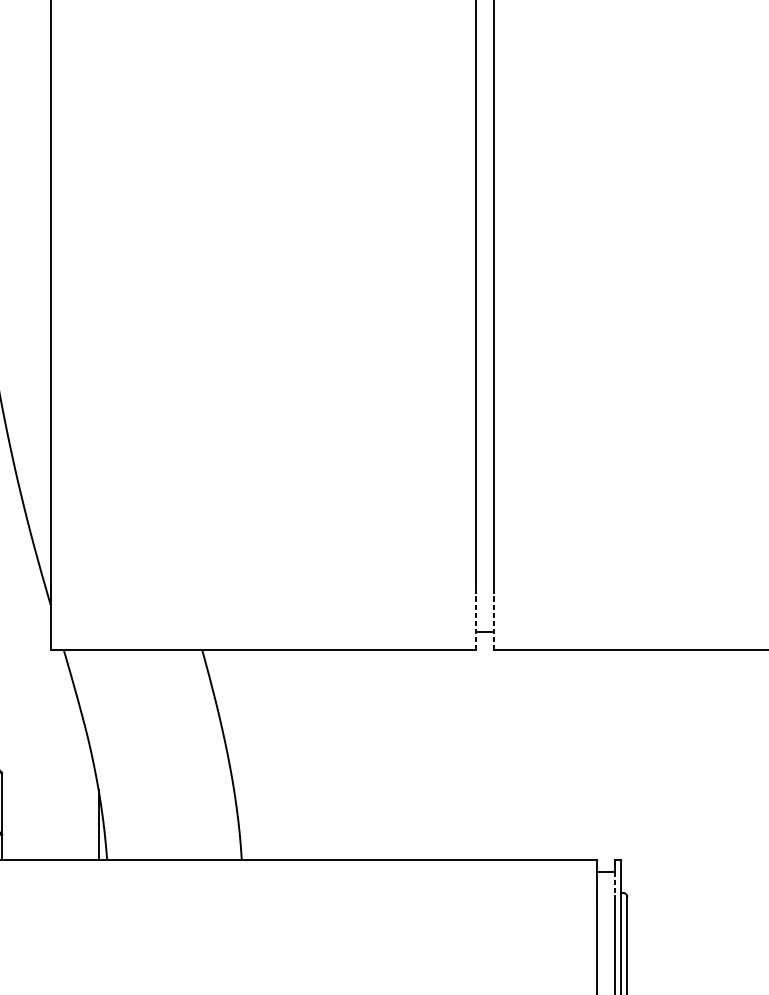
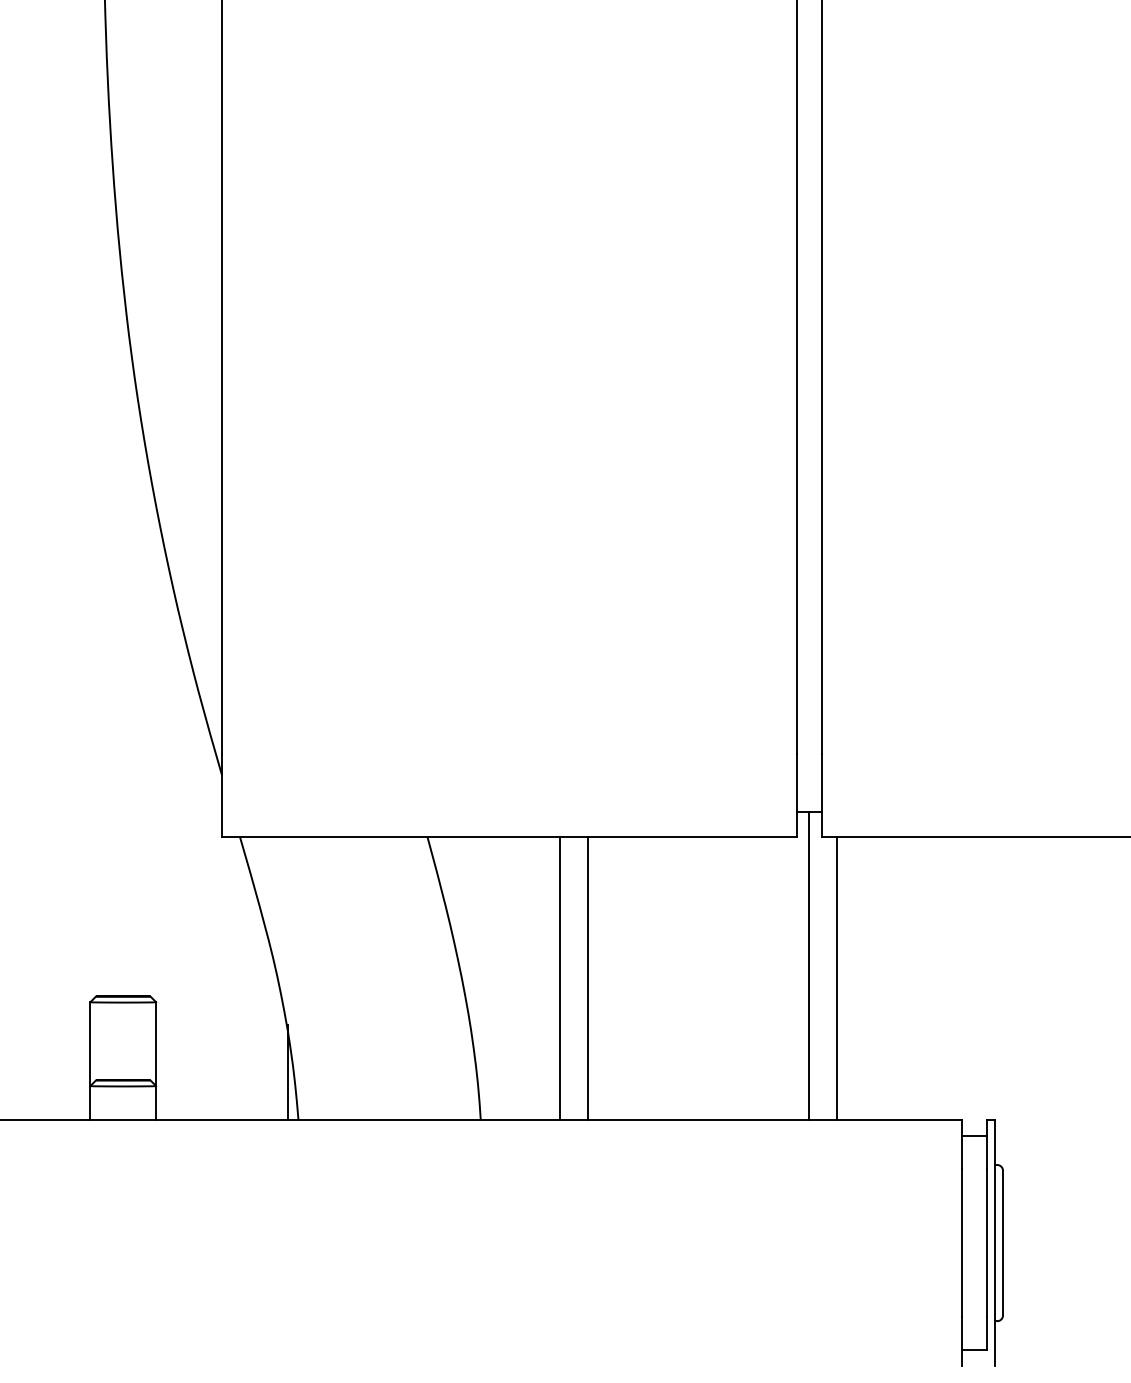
line: (475, 619) -> (797, 794), dashed -> solid
line: (494, 619) -> (822, 794), dashed -> solid
line: (484, 745) -> (809, 965), added
line: (300, 754) -> (560, 977), added
line: (321, 754) -> (588, 977), added
line: (505, 754) -> (837, 977), added
line: (615, 884) -> (986, 1153), dashed -> solid

